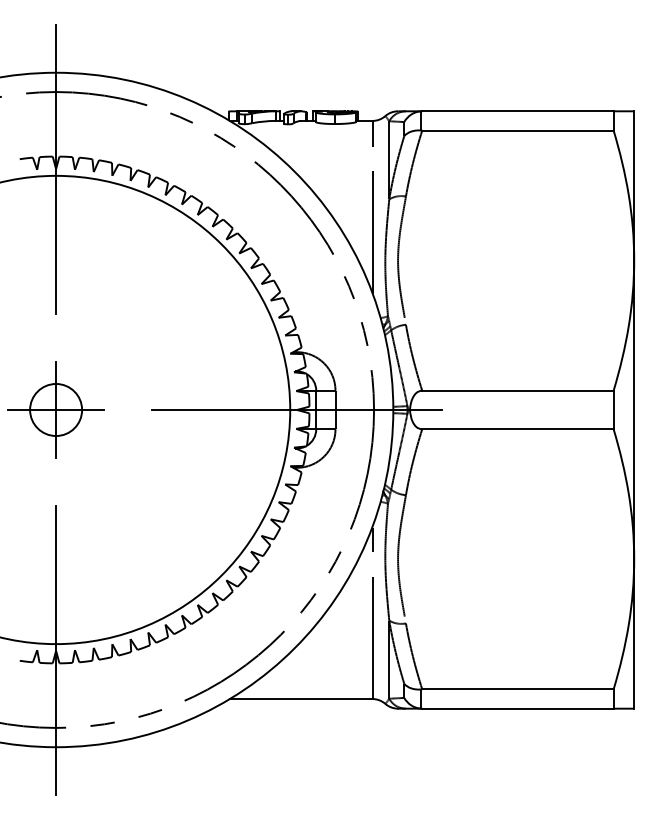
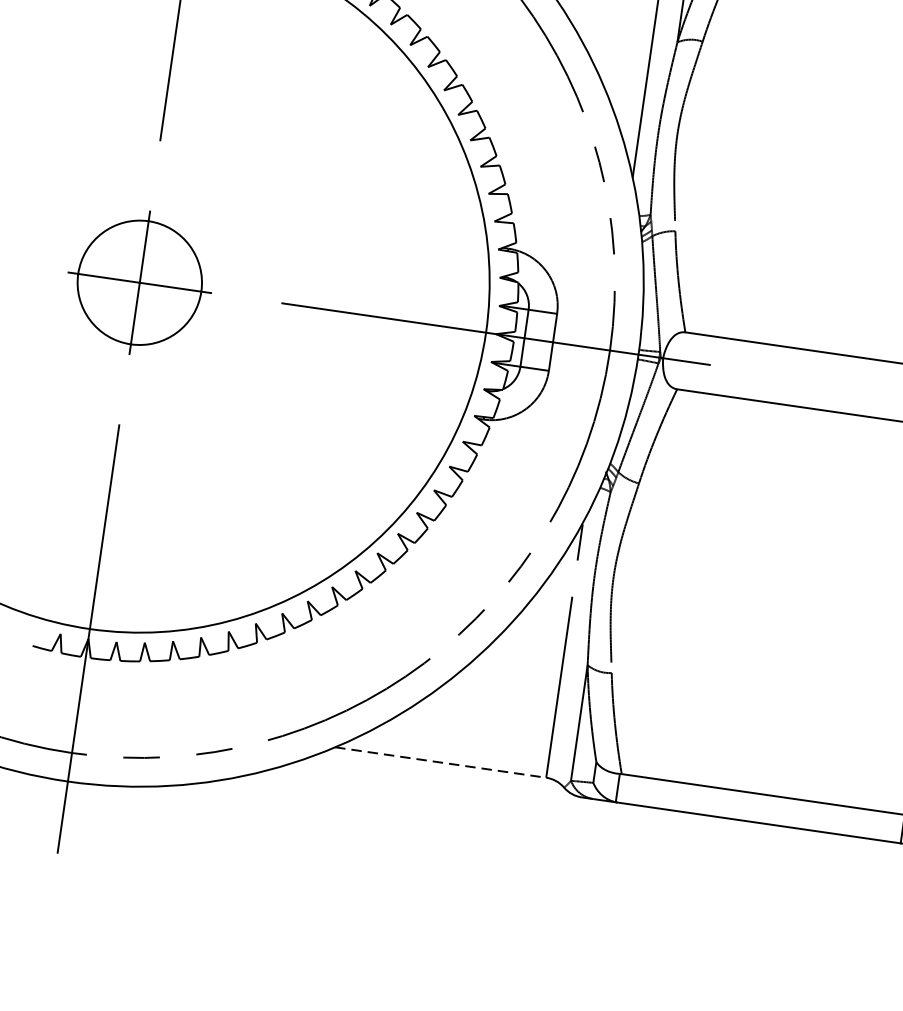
circle: (56, 409) -> (140, 282), size x1.6
line: (301, 699) -> (441, 763), solid -> dashed

